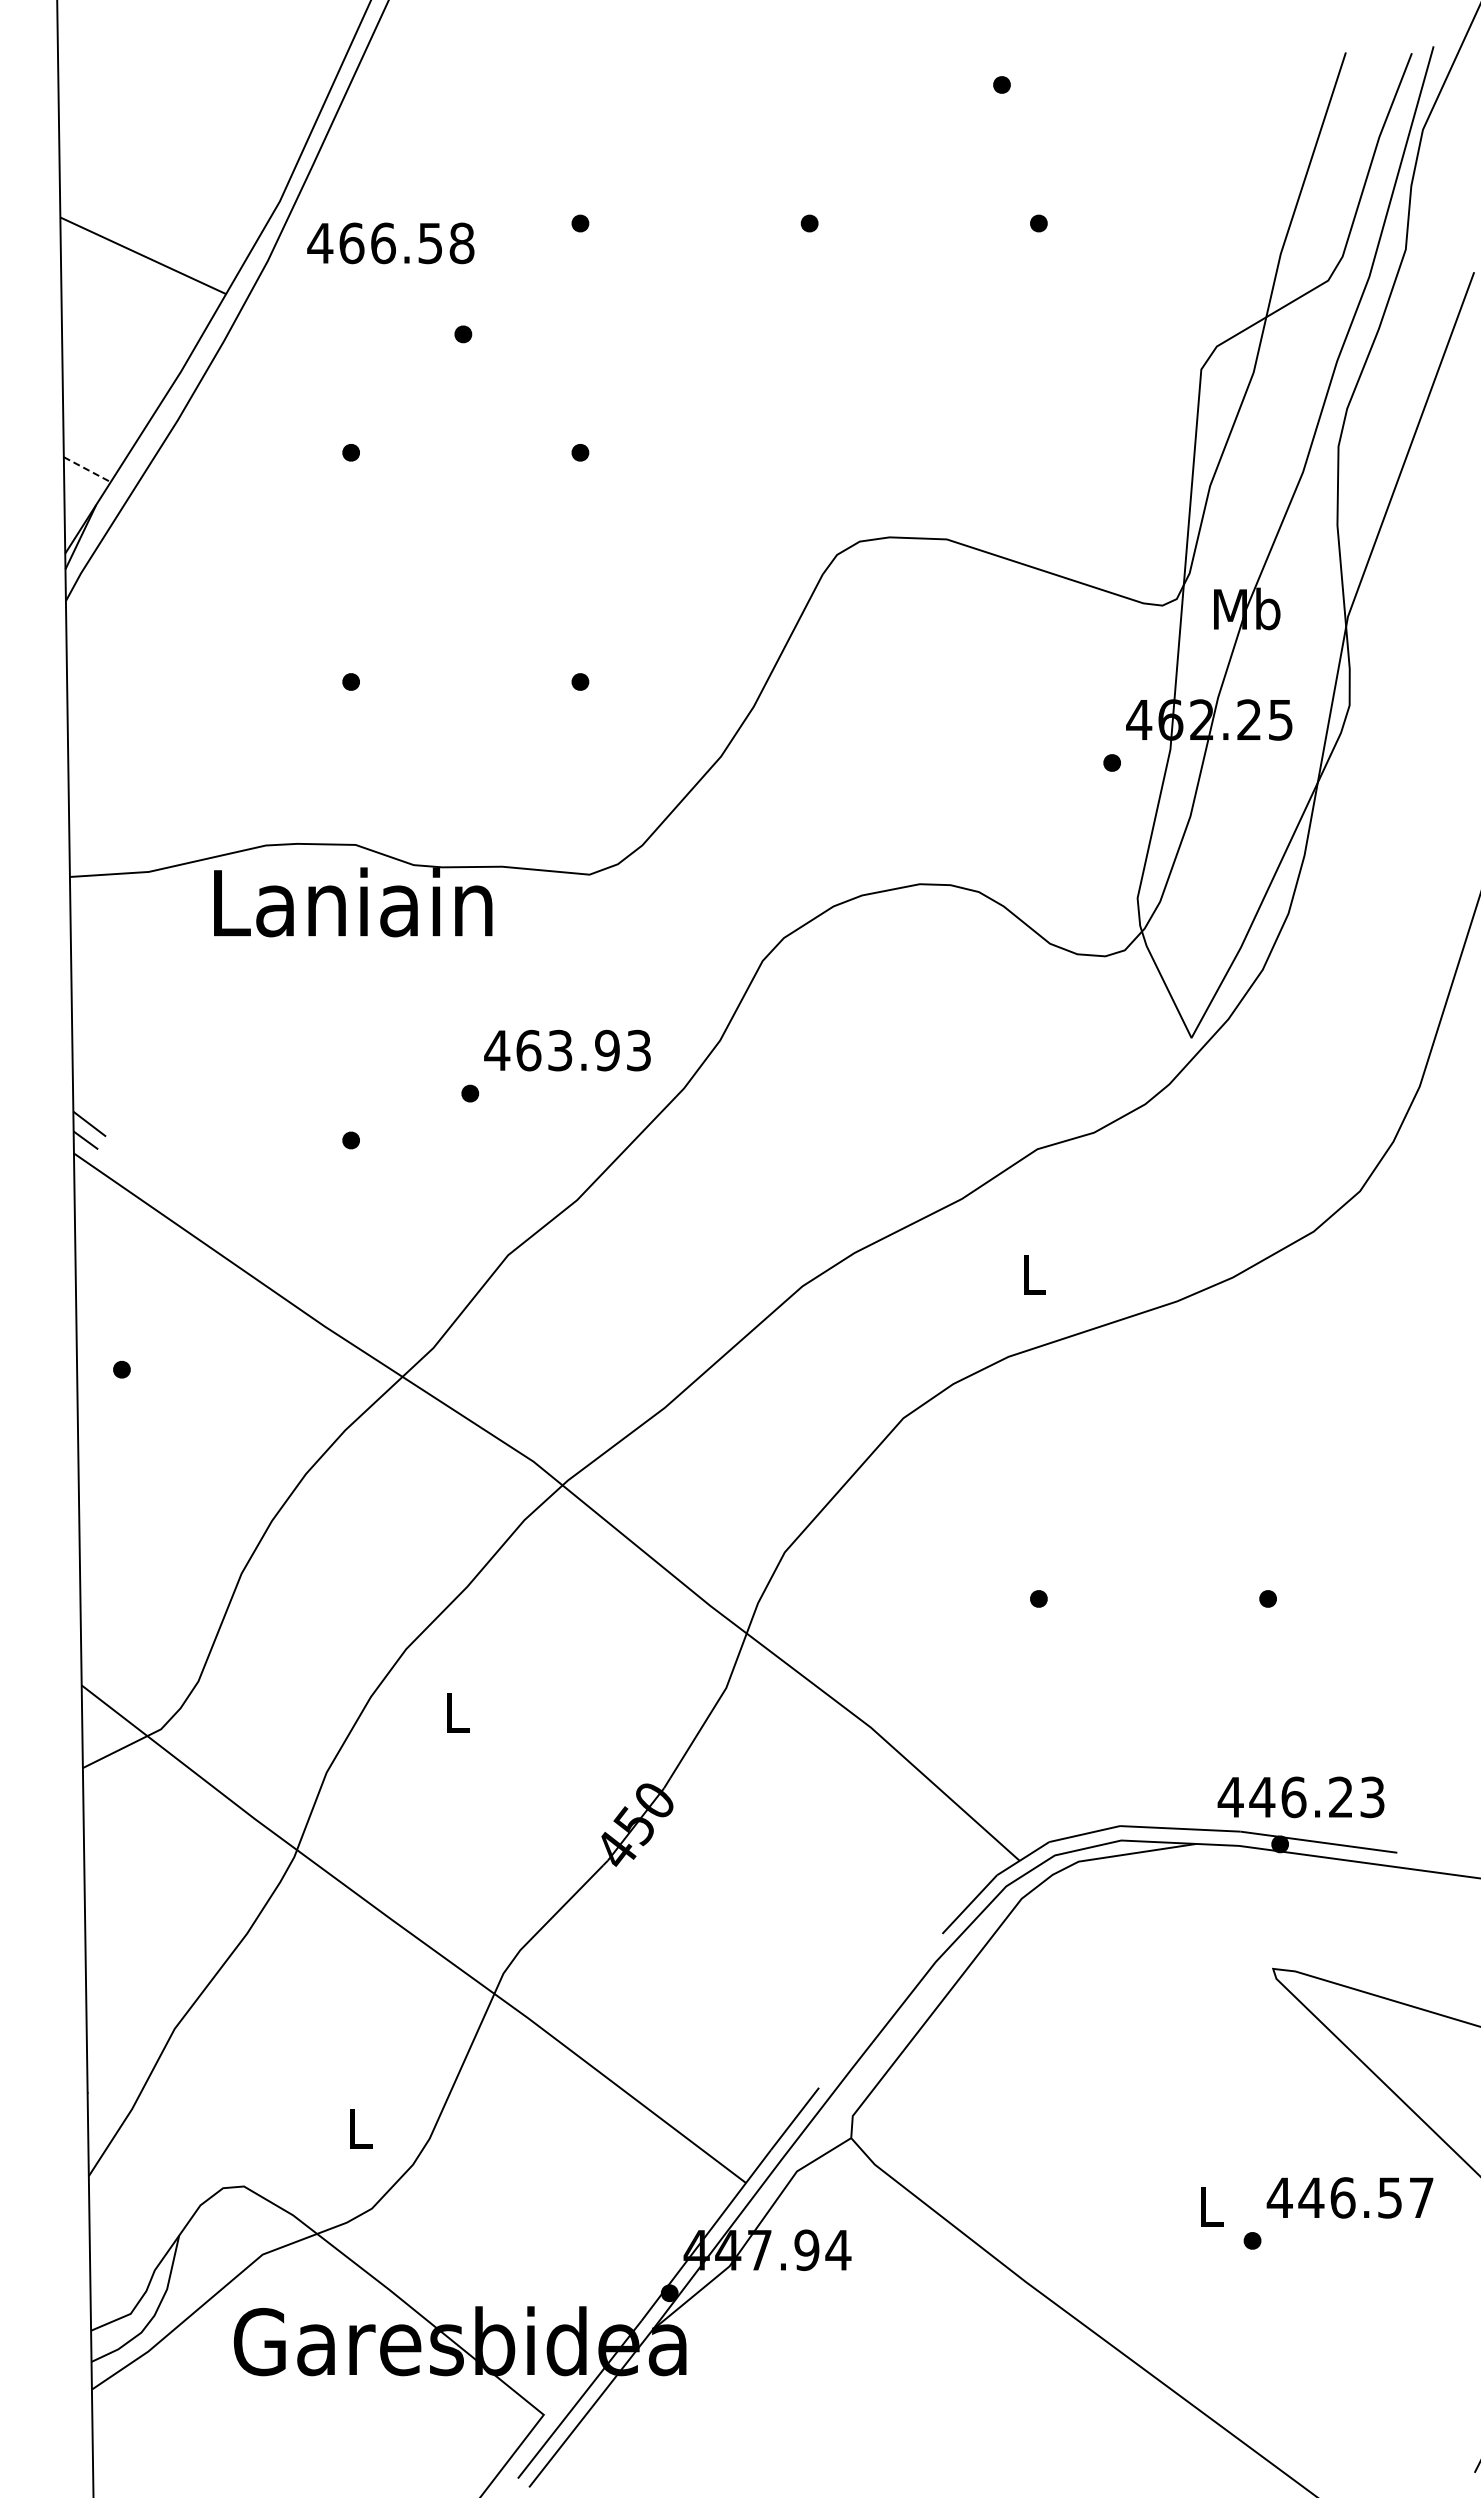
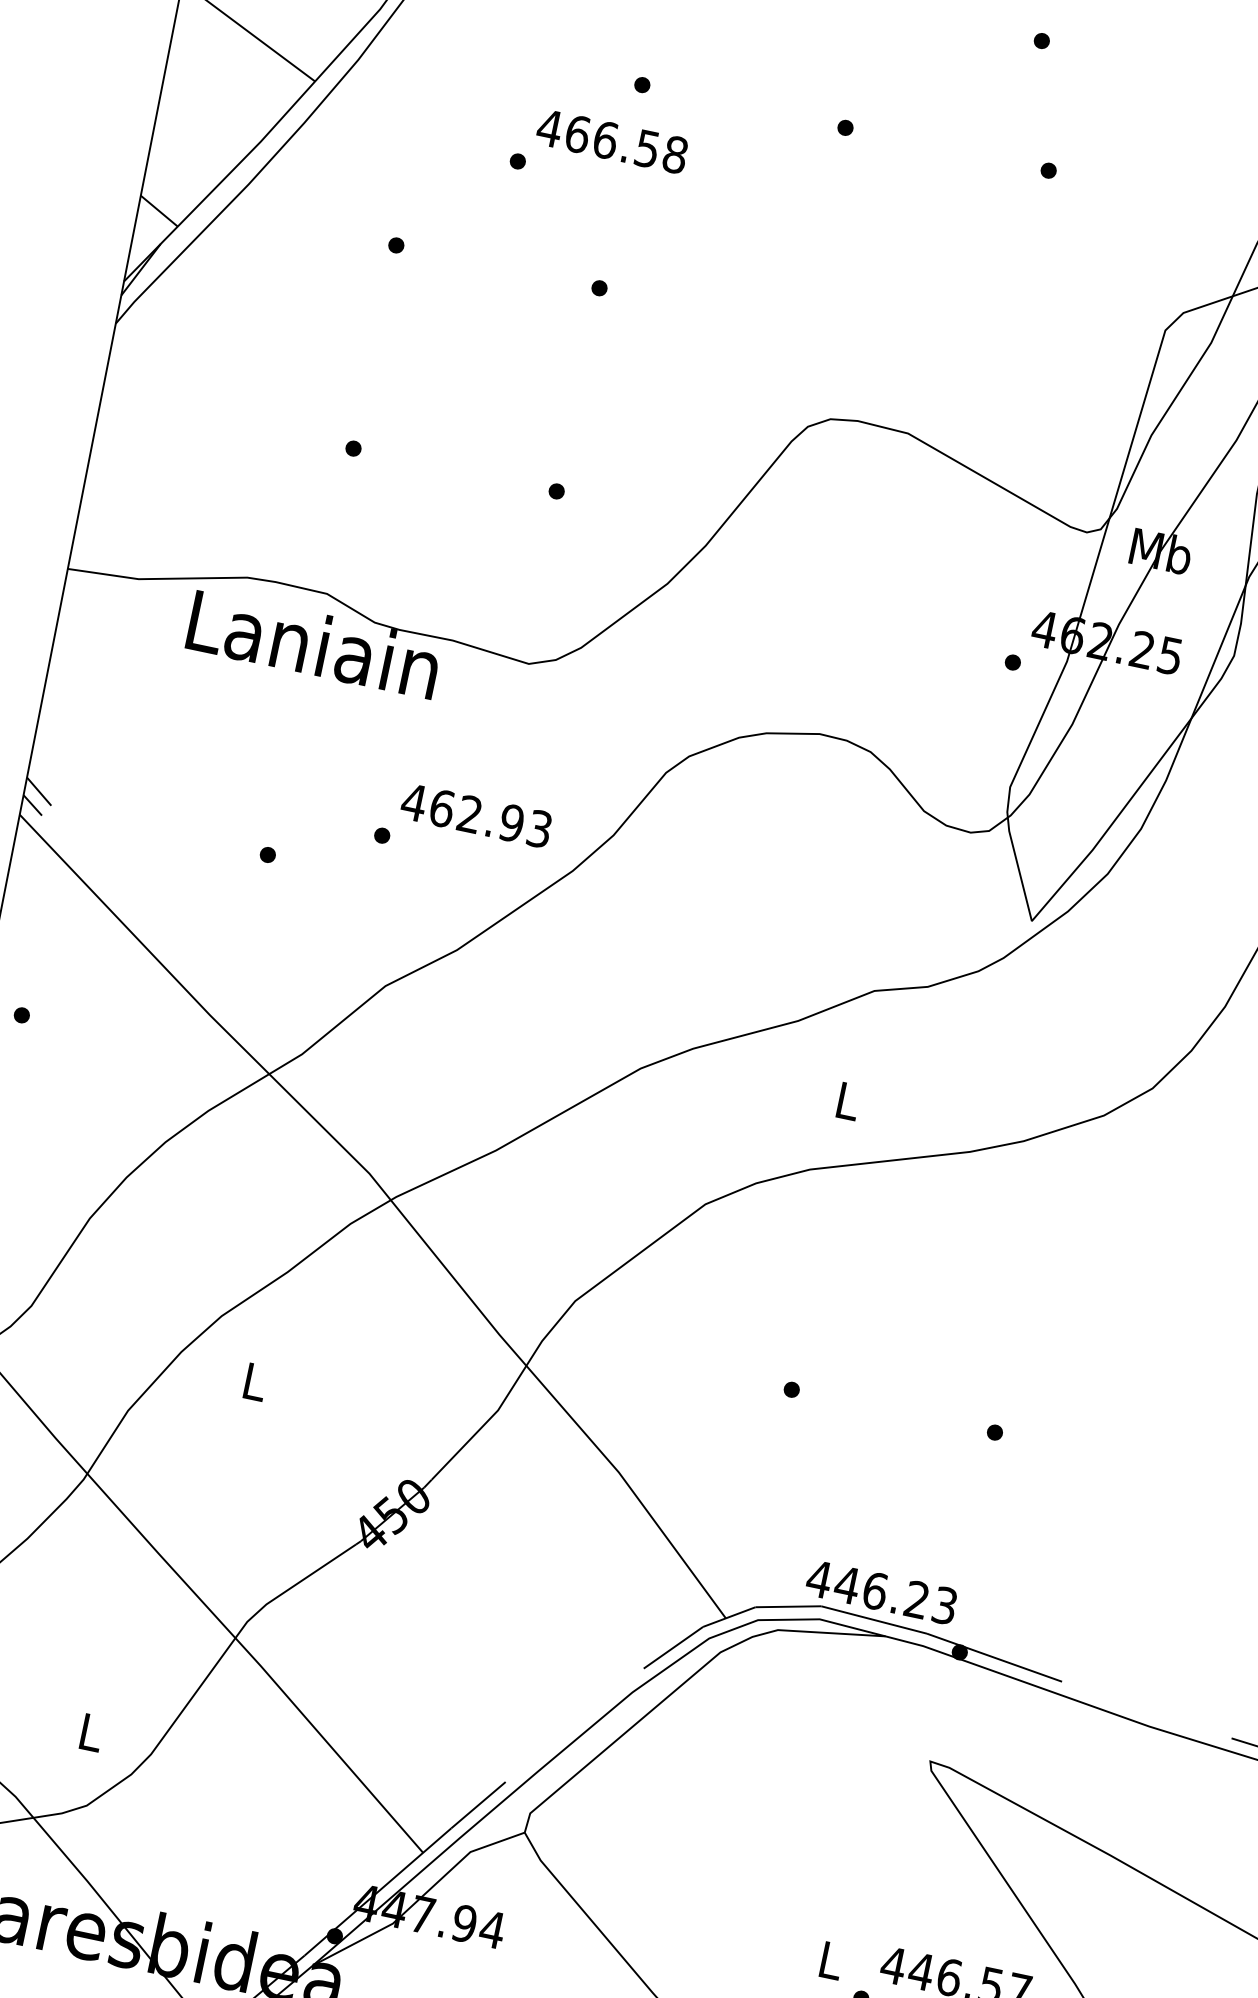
text: (390, 243) -> (611, 141), moved
line: (87, 469) -> (159, 211), dashed -> solid
text: (560, 1050) -> (470, 814), 463.93 -> 462.93
text: (1300, 1797) -> (881, 1592), moved

